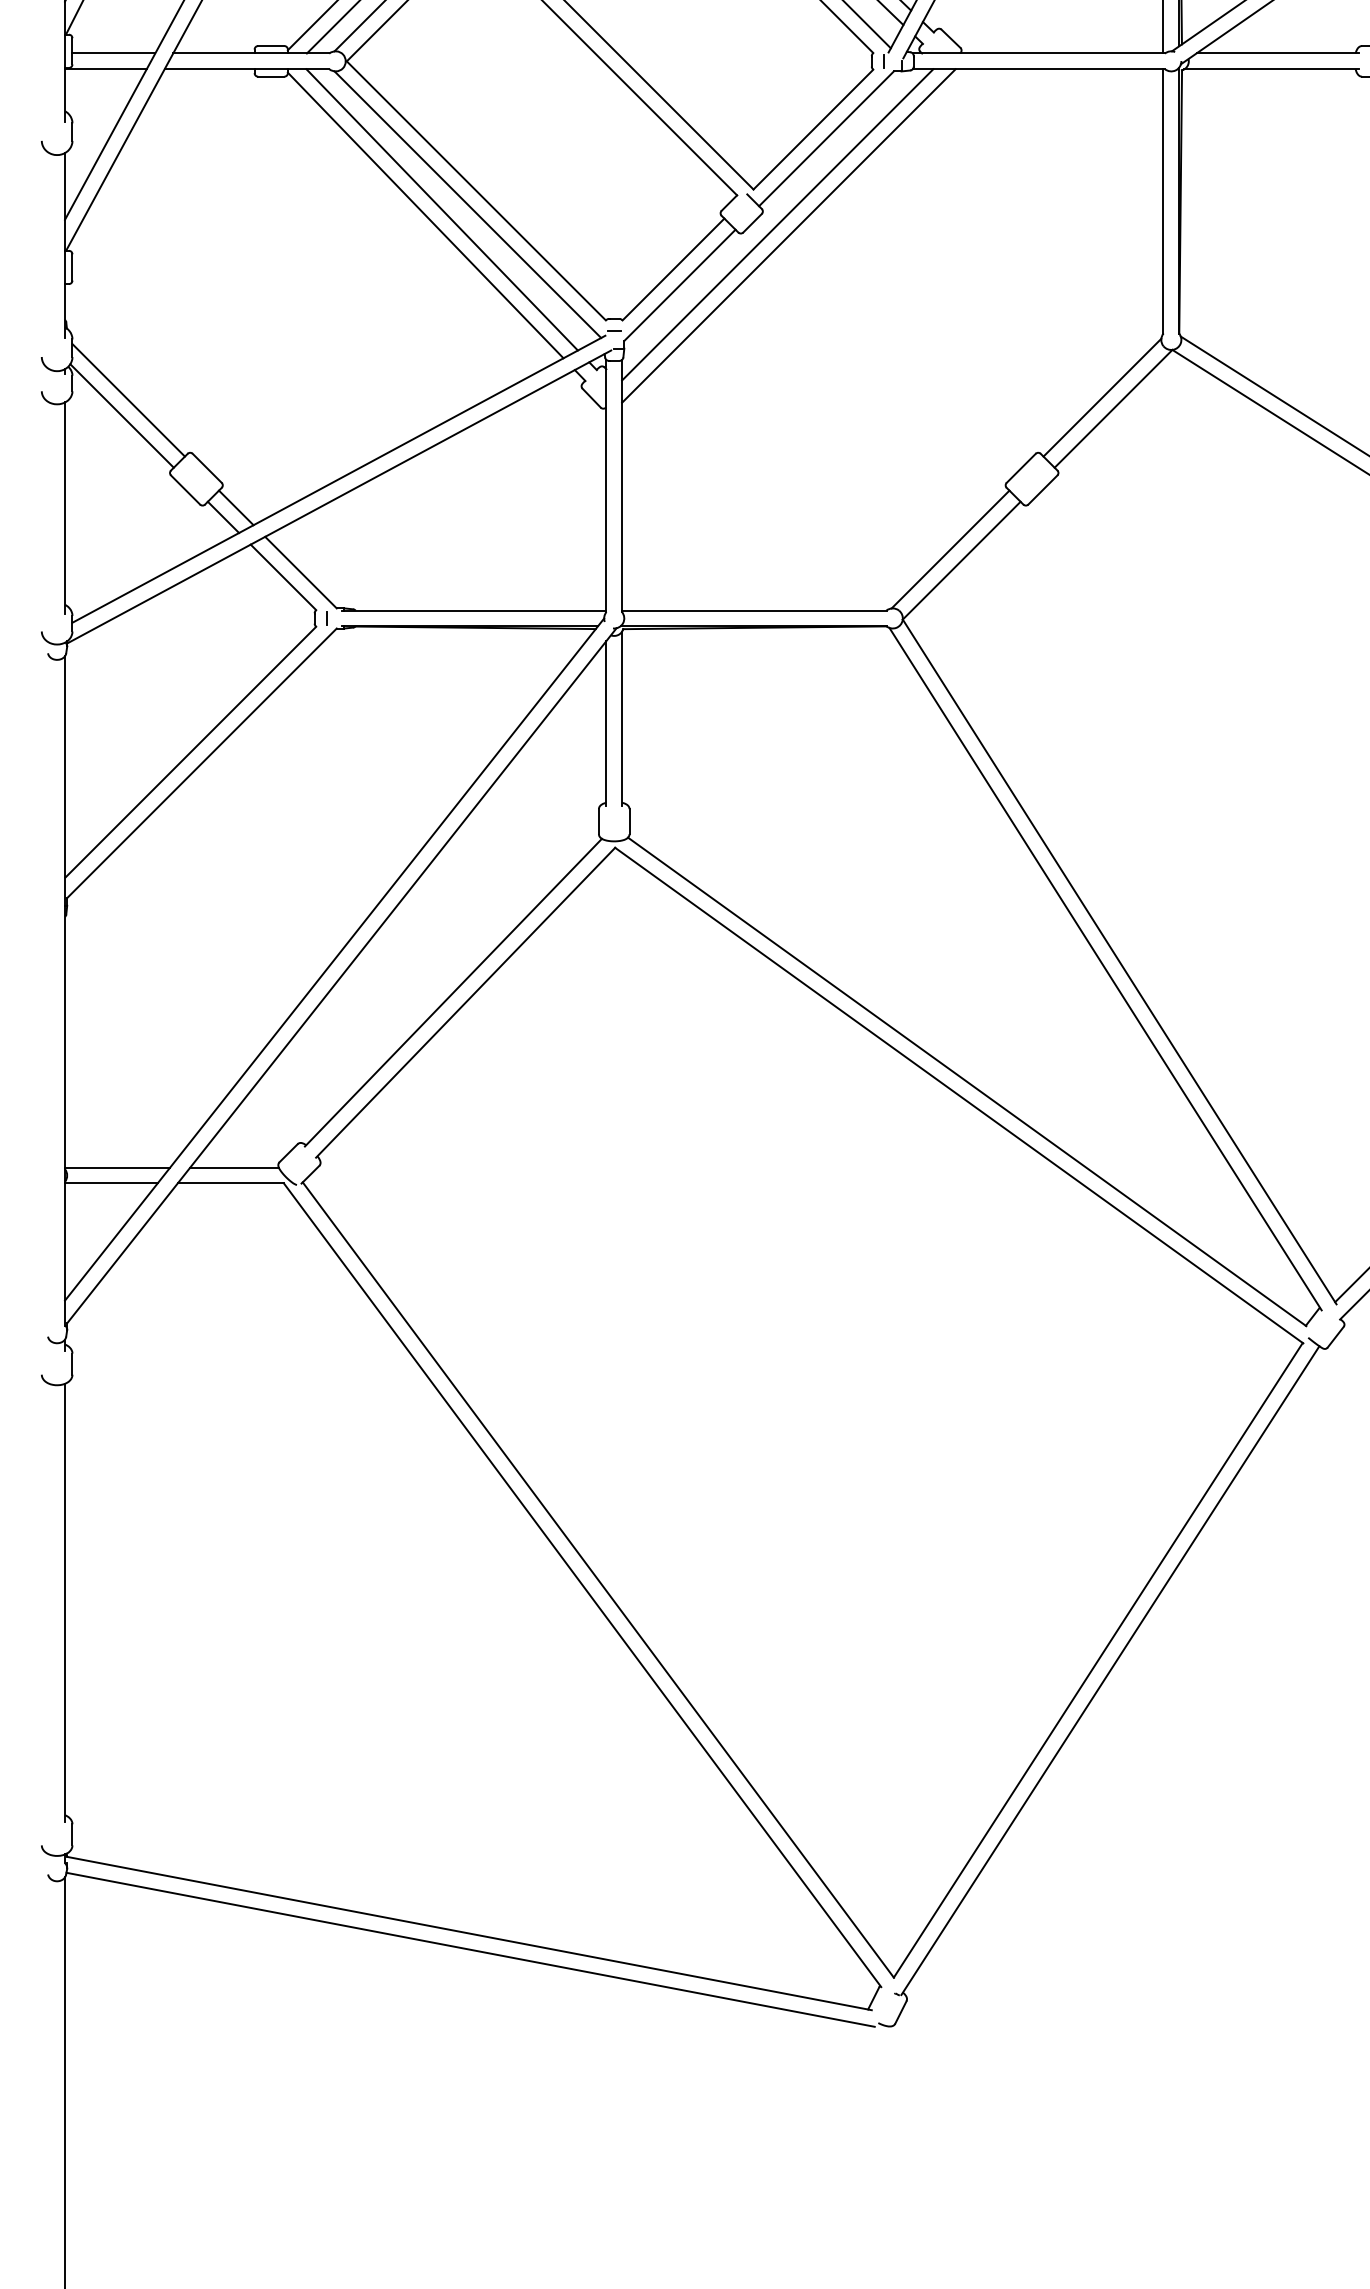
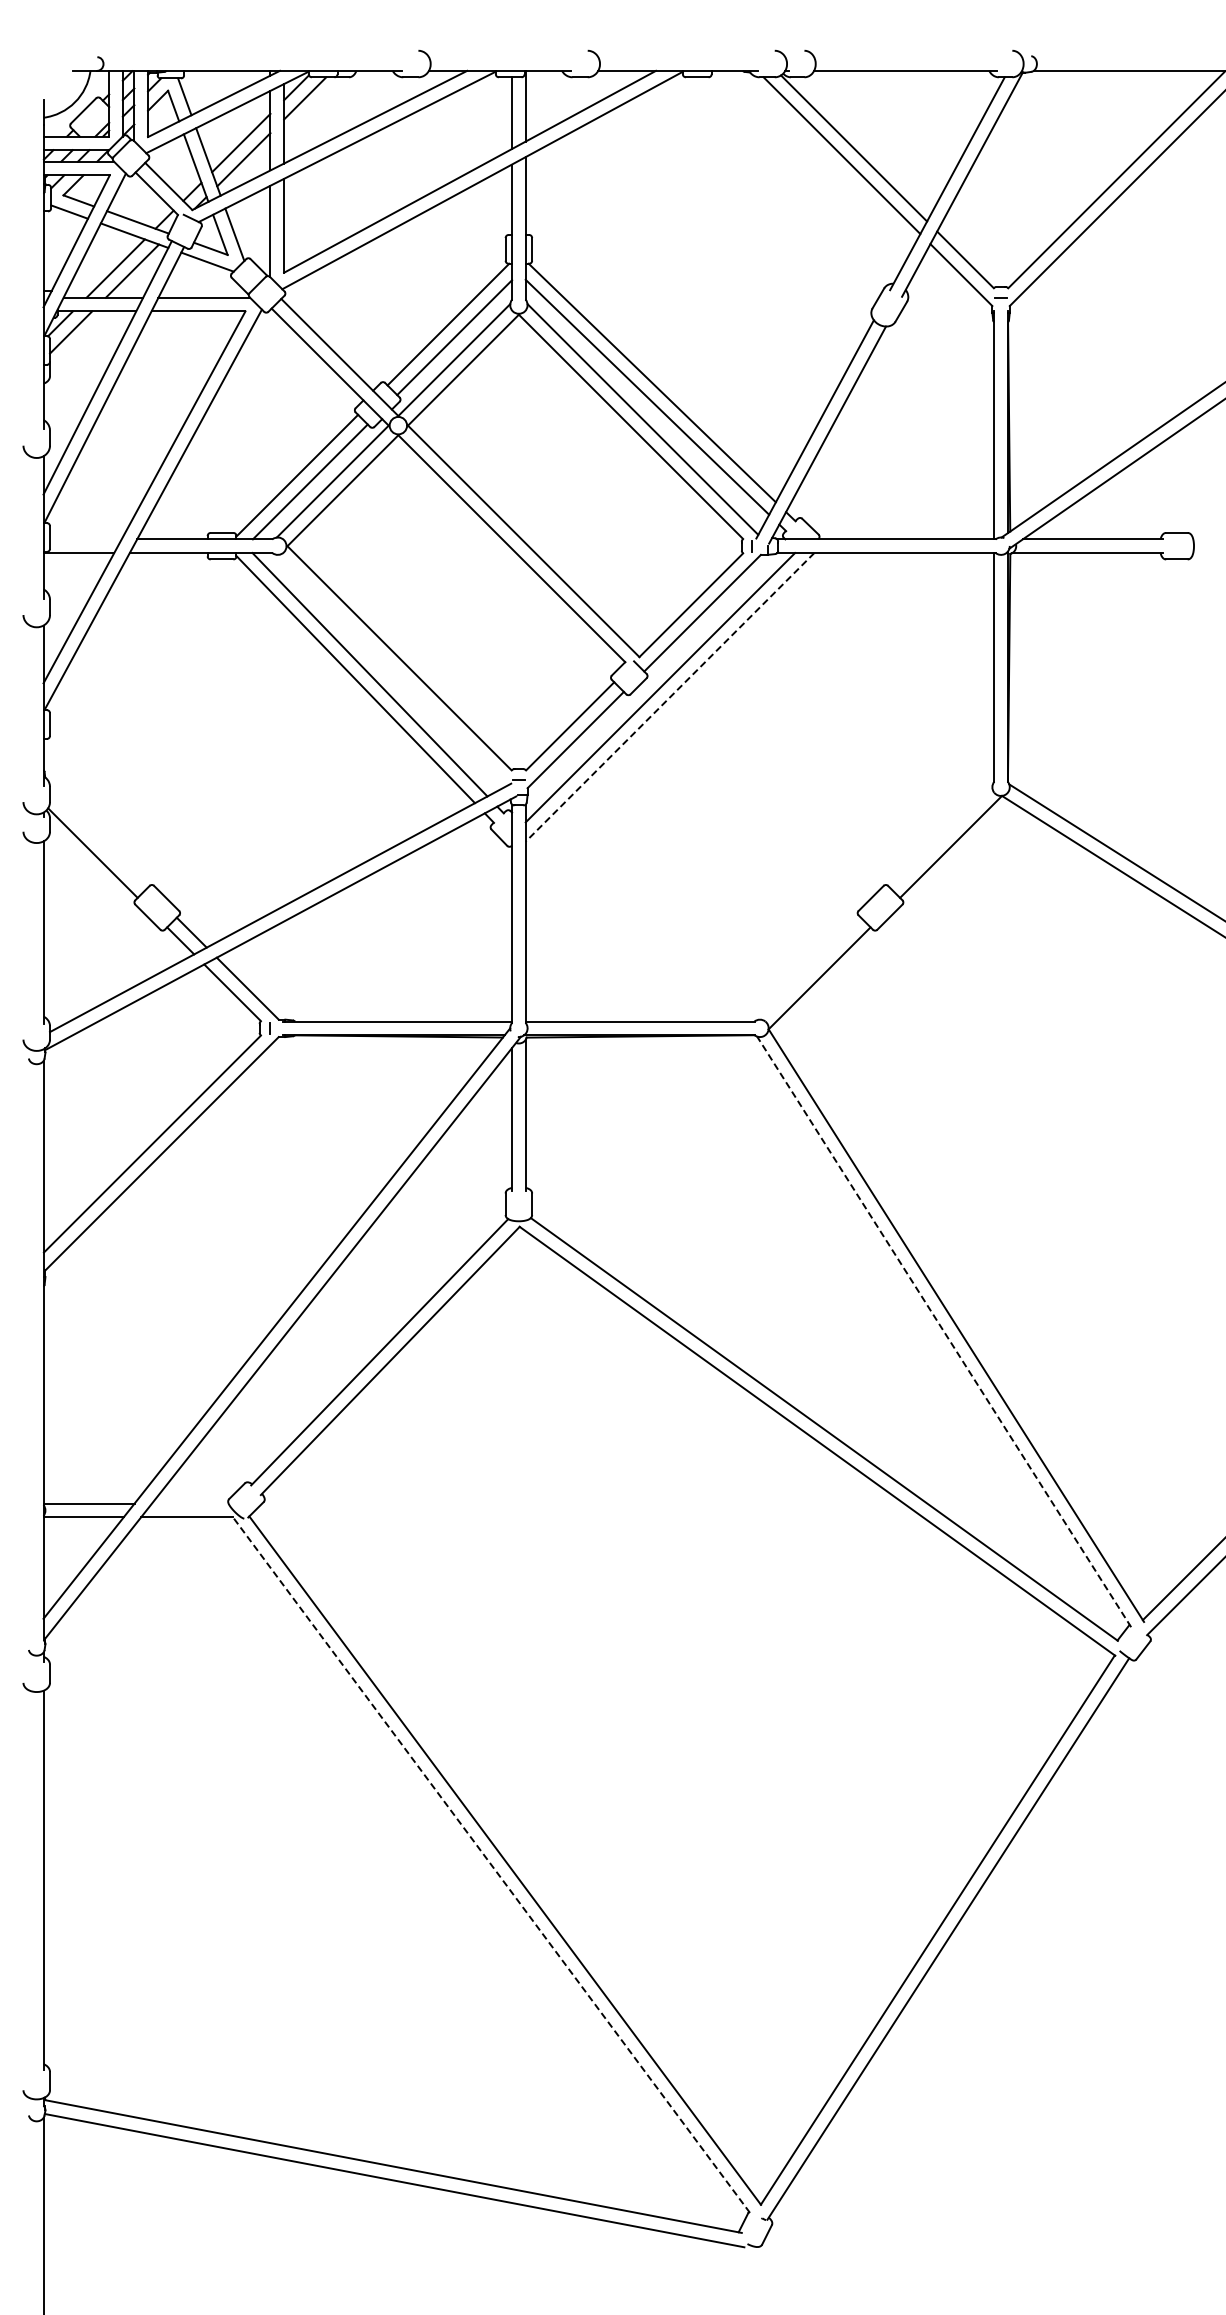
line: (113, 53) -> (85, 539), removed
line: (467, 203) -> (391, 669), removed
line: (788, 236) -> (669, 697), solid -> dashed
line: (1102, 397) -> (941, 837), removed
line: (128, 400) -> (98, 839), removed
line: (949, 549) -> (809, 968), removed
line: (1105, 968) -> (944, 1331), solid -> dashed
line: (233, 1167) -> (189, 1503), removed
line: (582, 1584) -> (491, 1864), solid -> dashed

